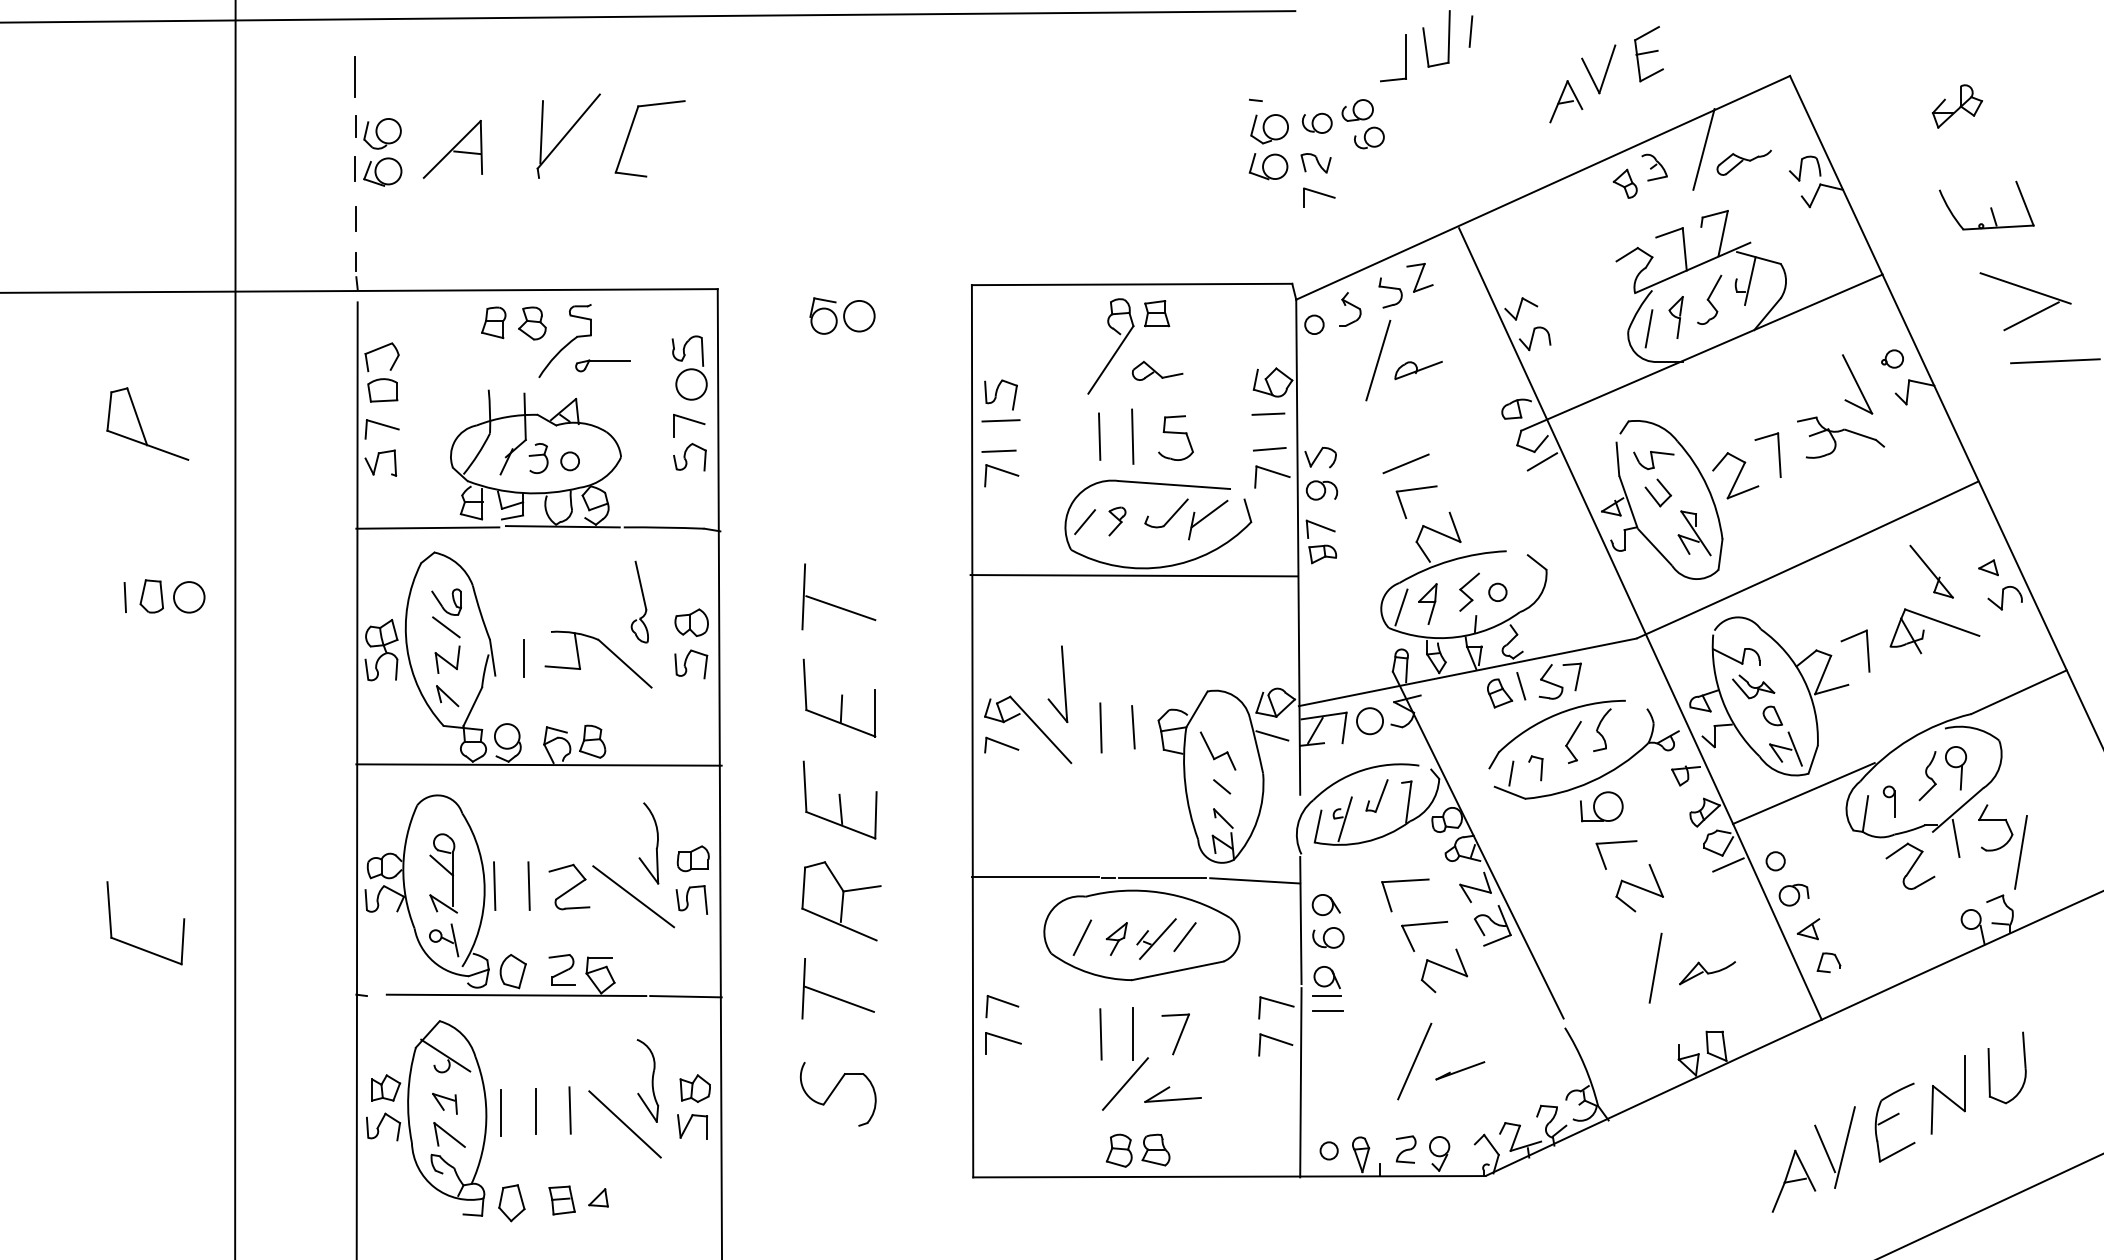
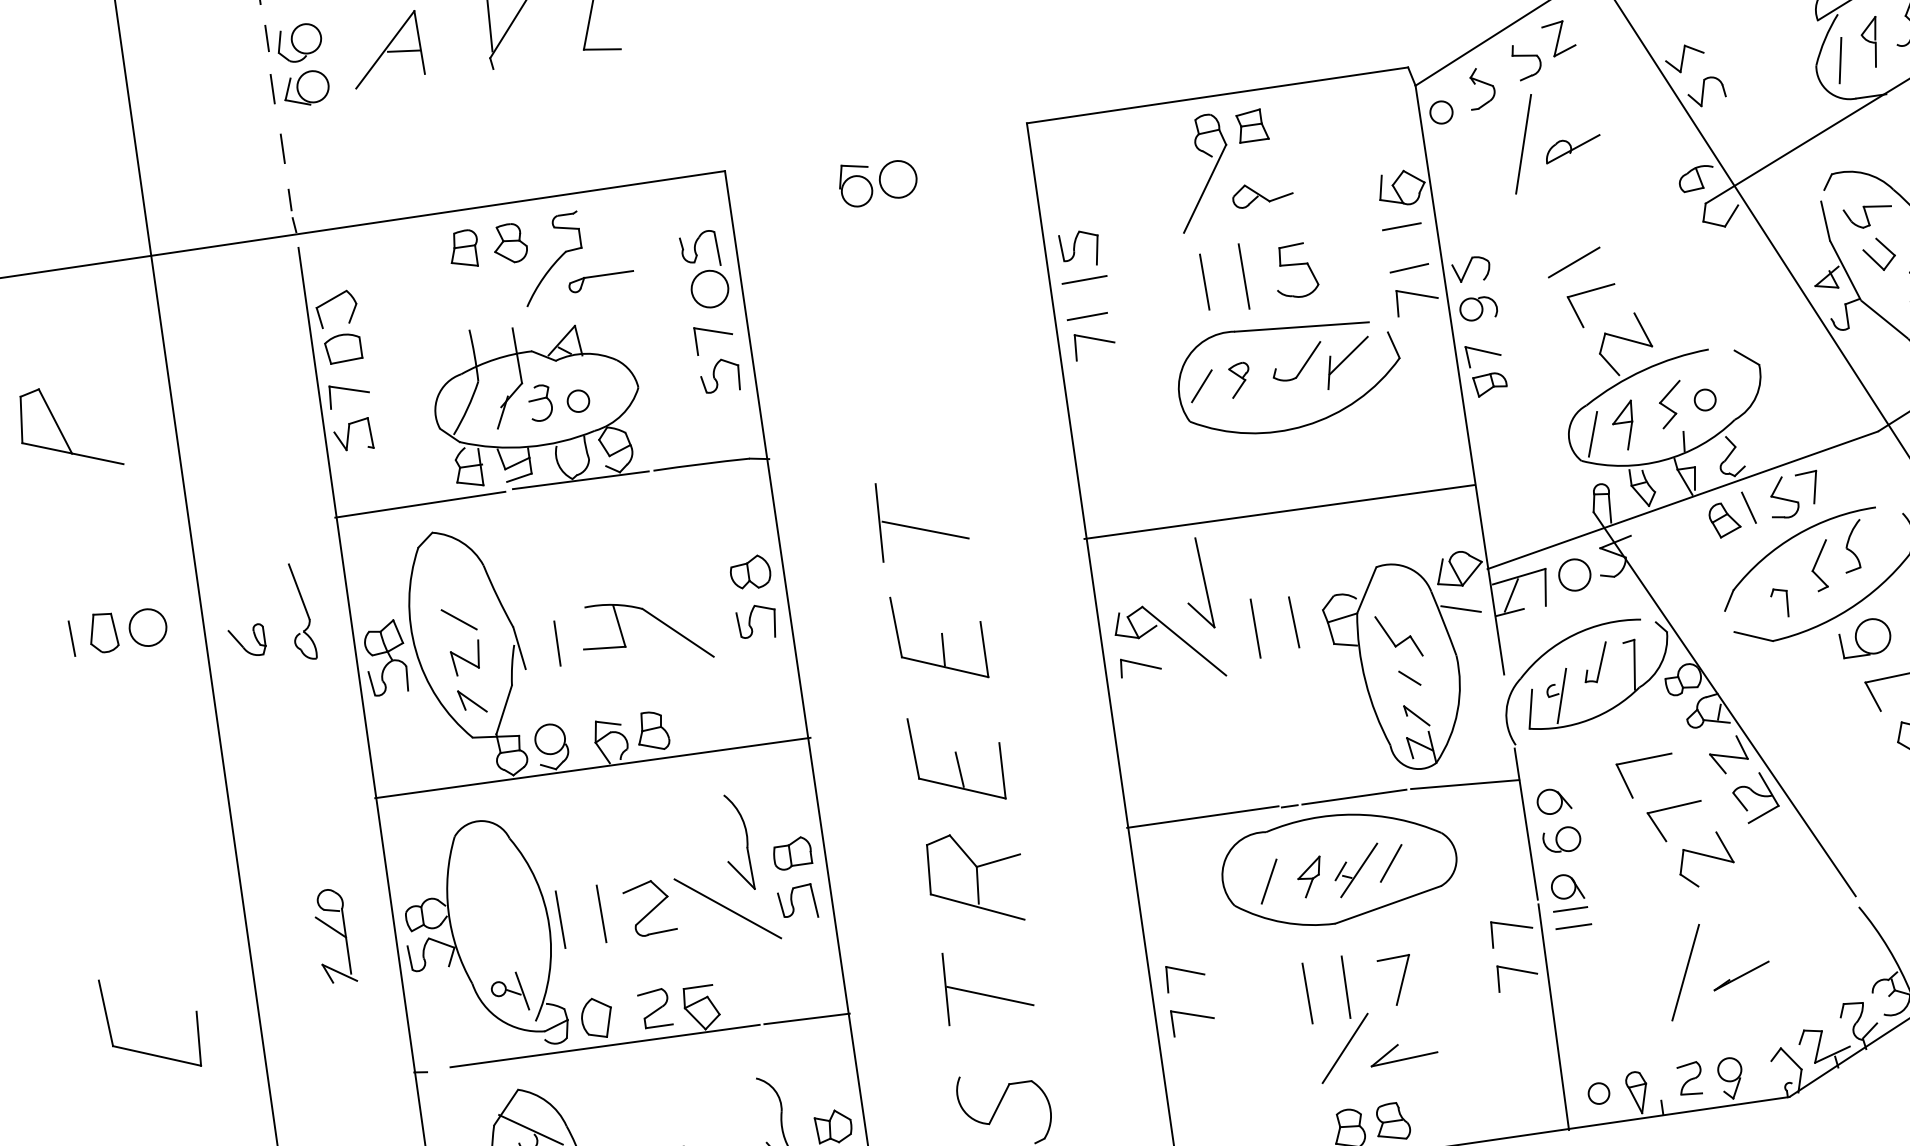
line: (1542, 461) -> (1736, 236), removed
line: (1133, 575) -> (1278, 511), moved
part: (446, 601) -> (247, 640), moved
part: (639, 601) -> (300, 611), moved
line: (1511, 773) -> (1752, 613), removed
part: (443, 873) -> (334, 936), moved

